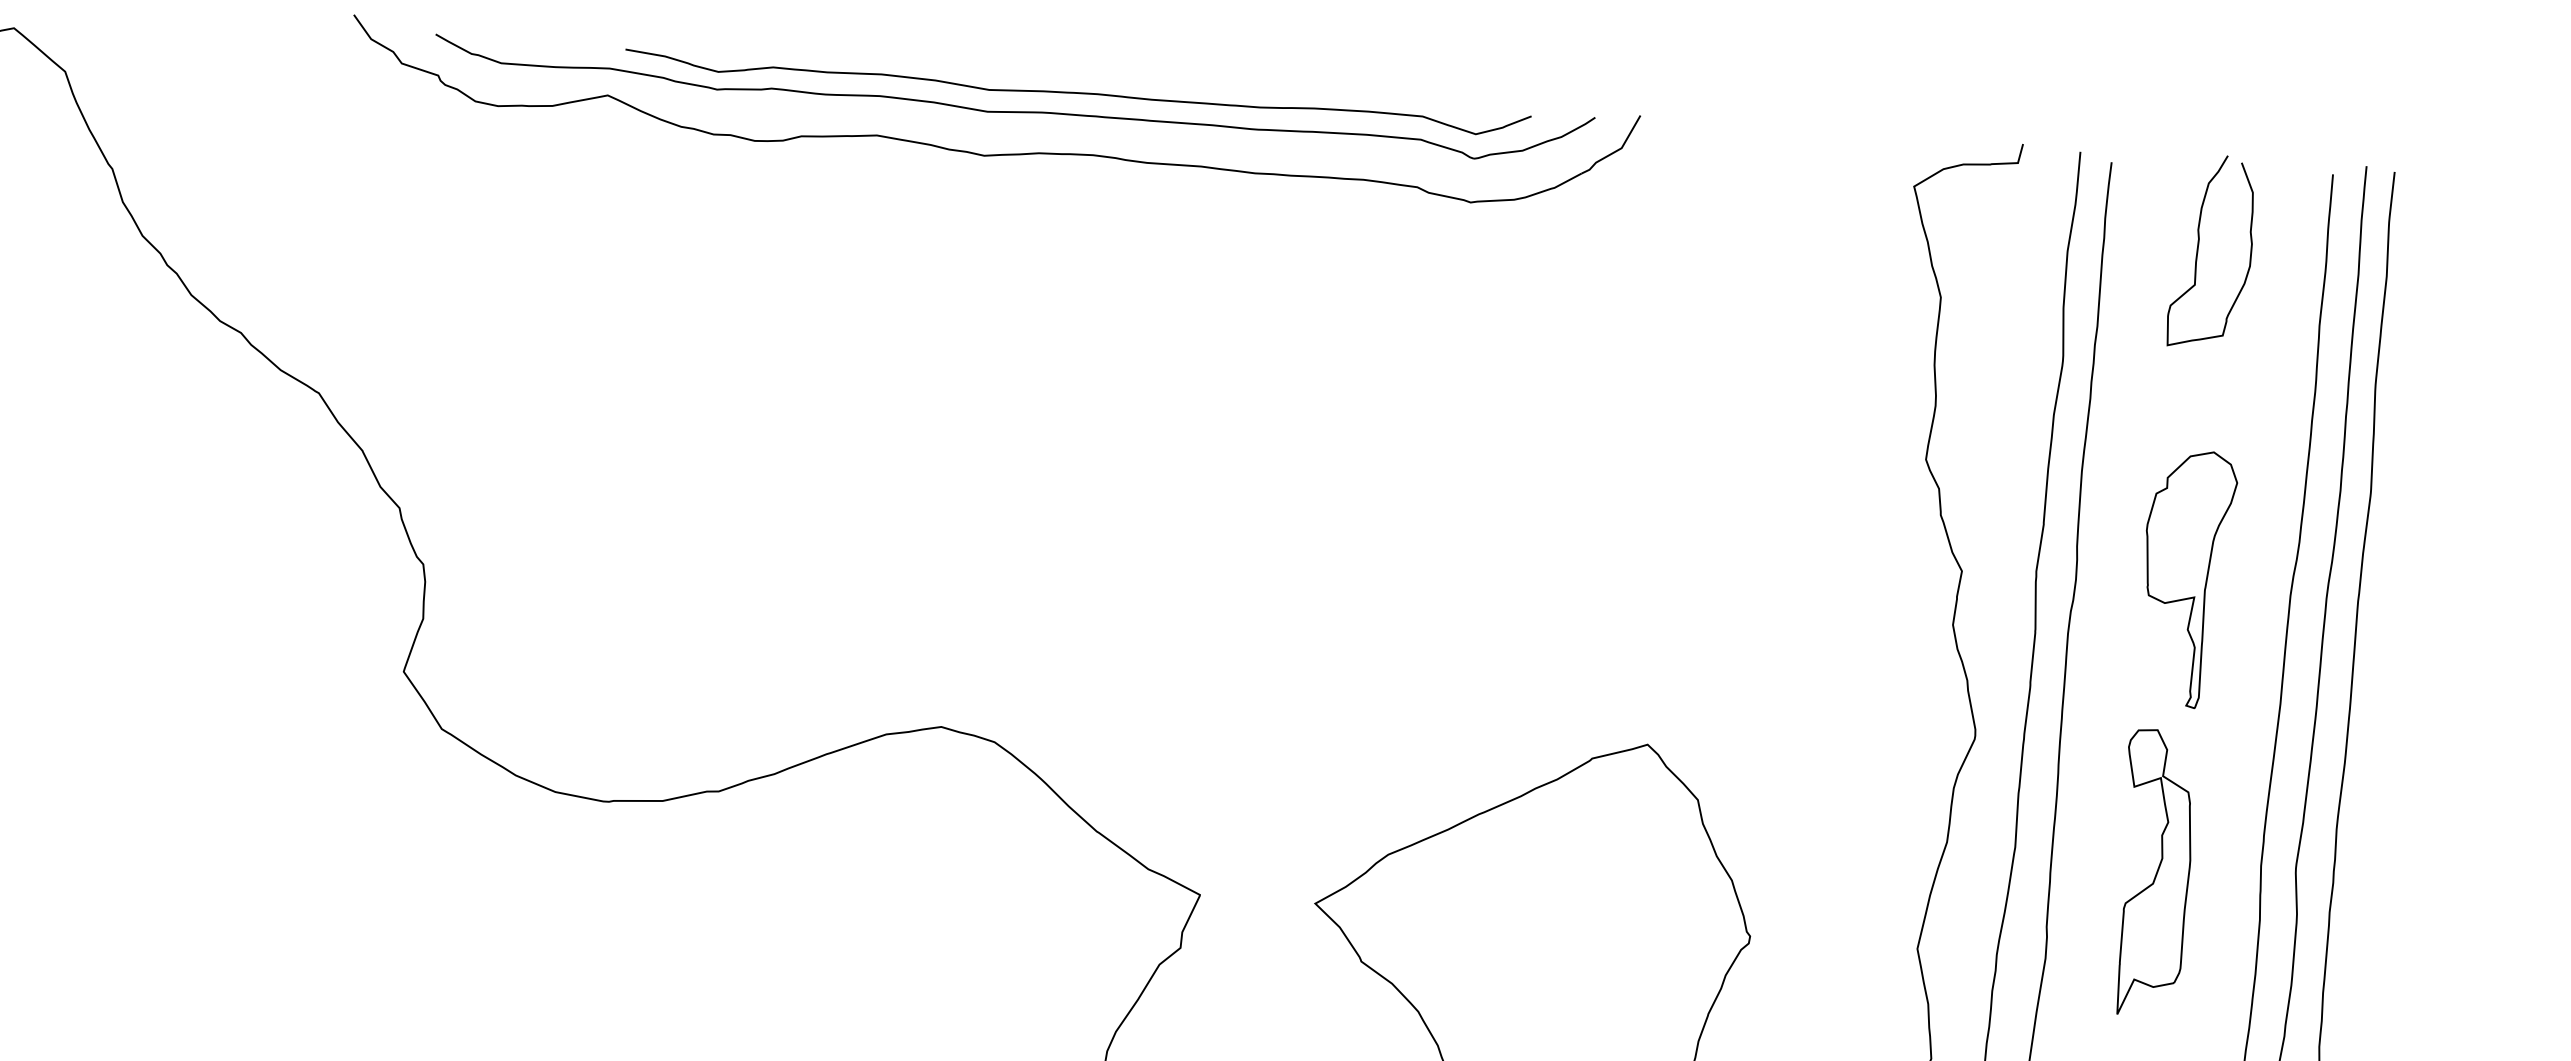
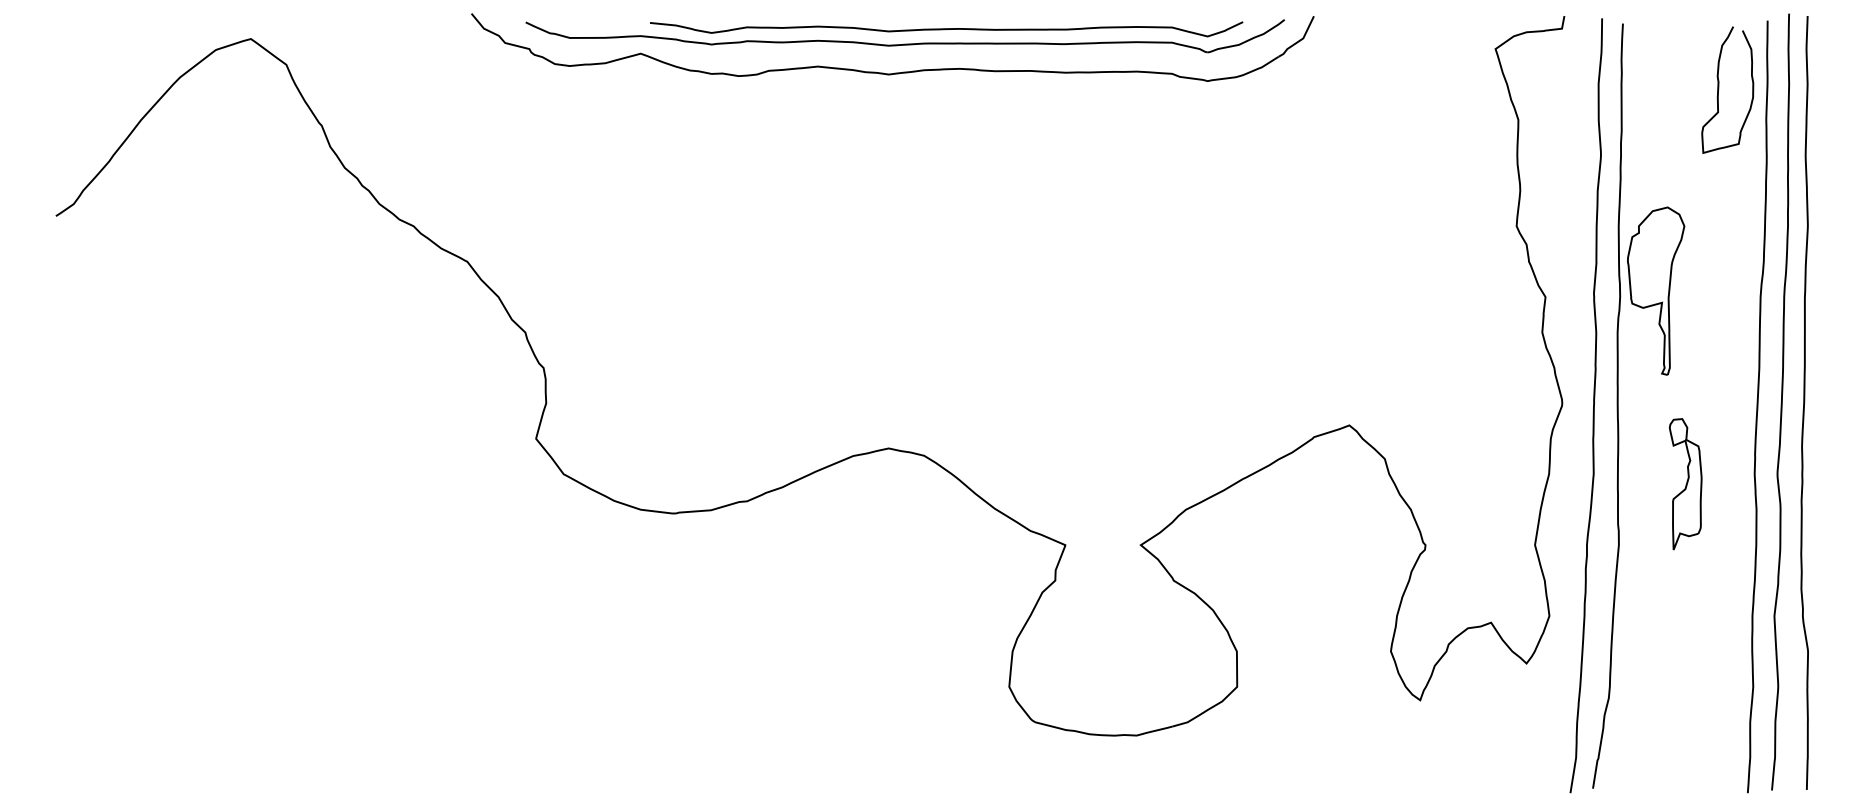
curve: (2199, 250) -> (1719, 89), moved
part: (2187, 577) -> (1656, 290), moved
part: (2154, 873) -> (1685, 484), size x0.7

